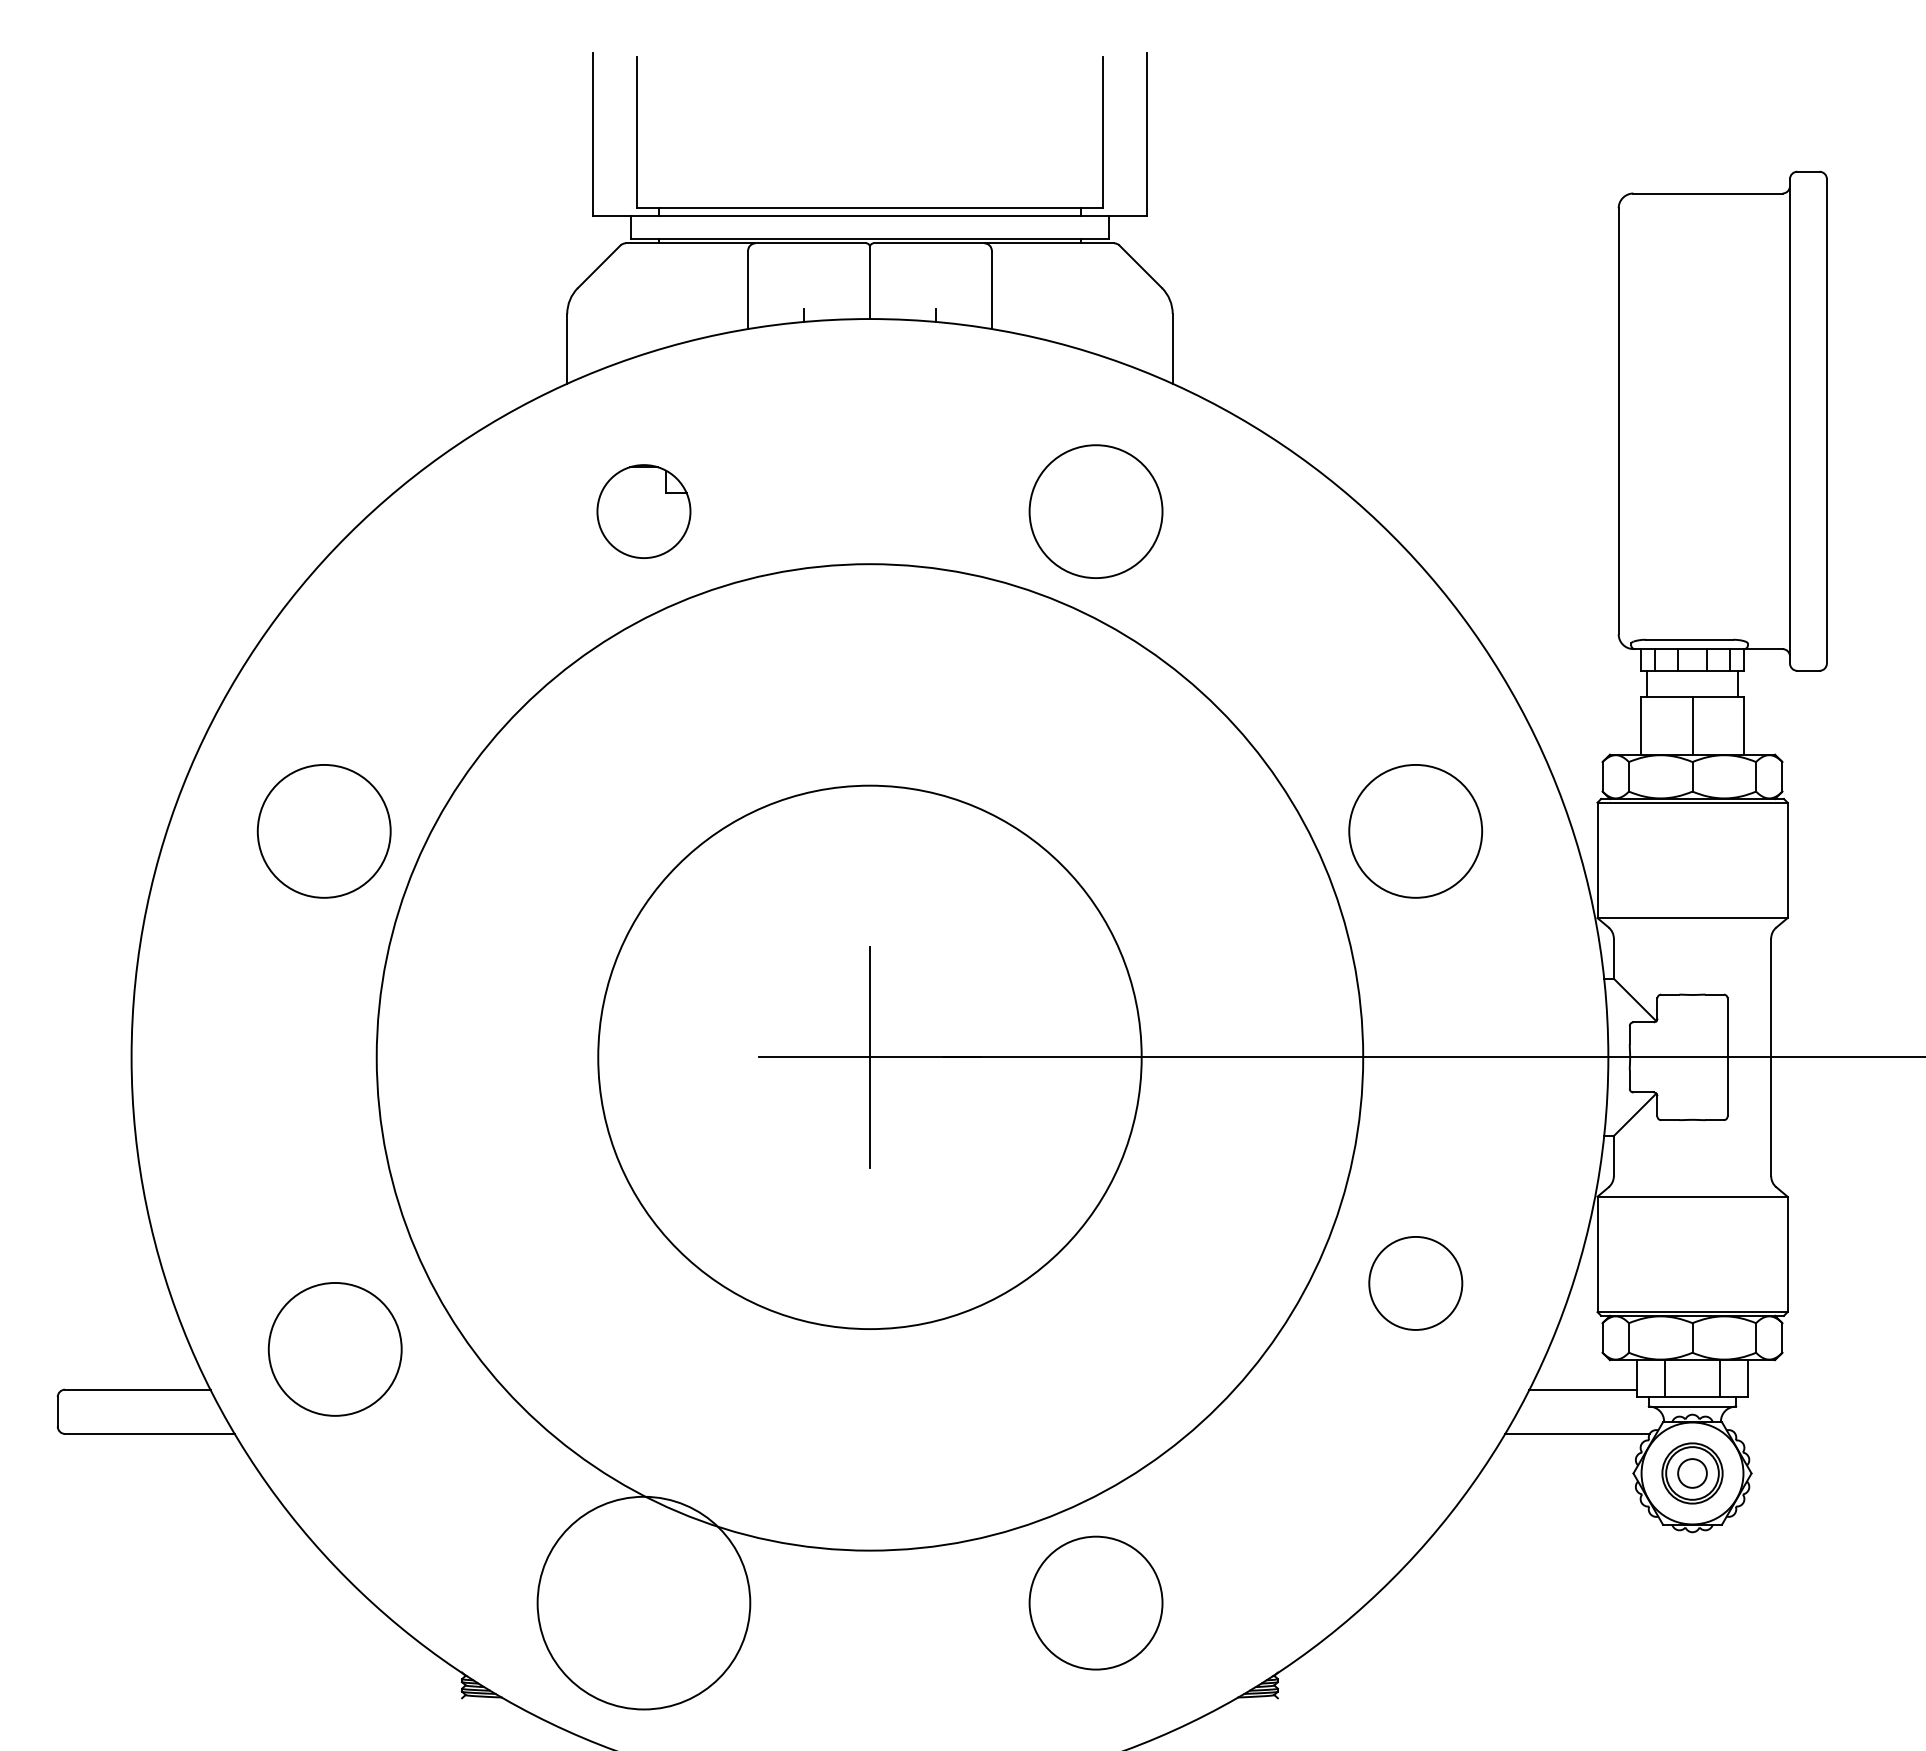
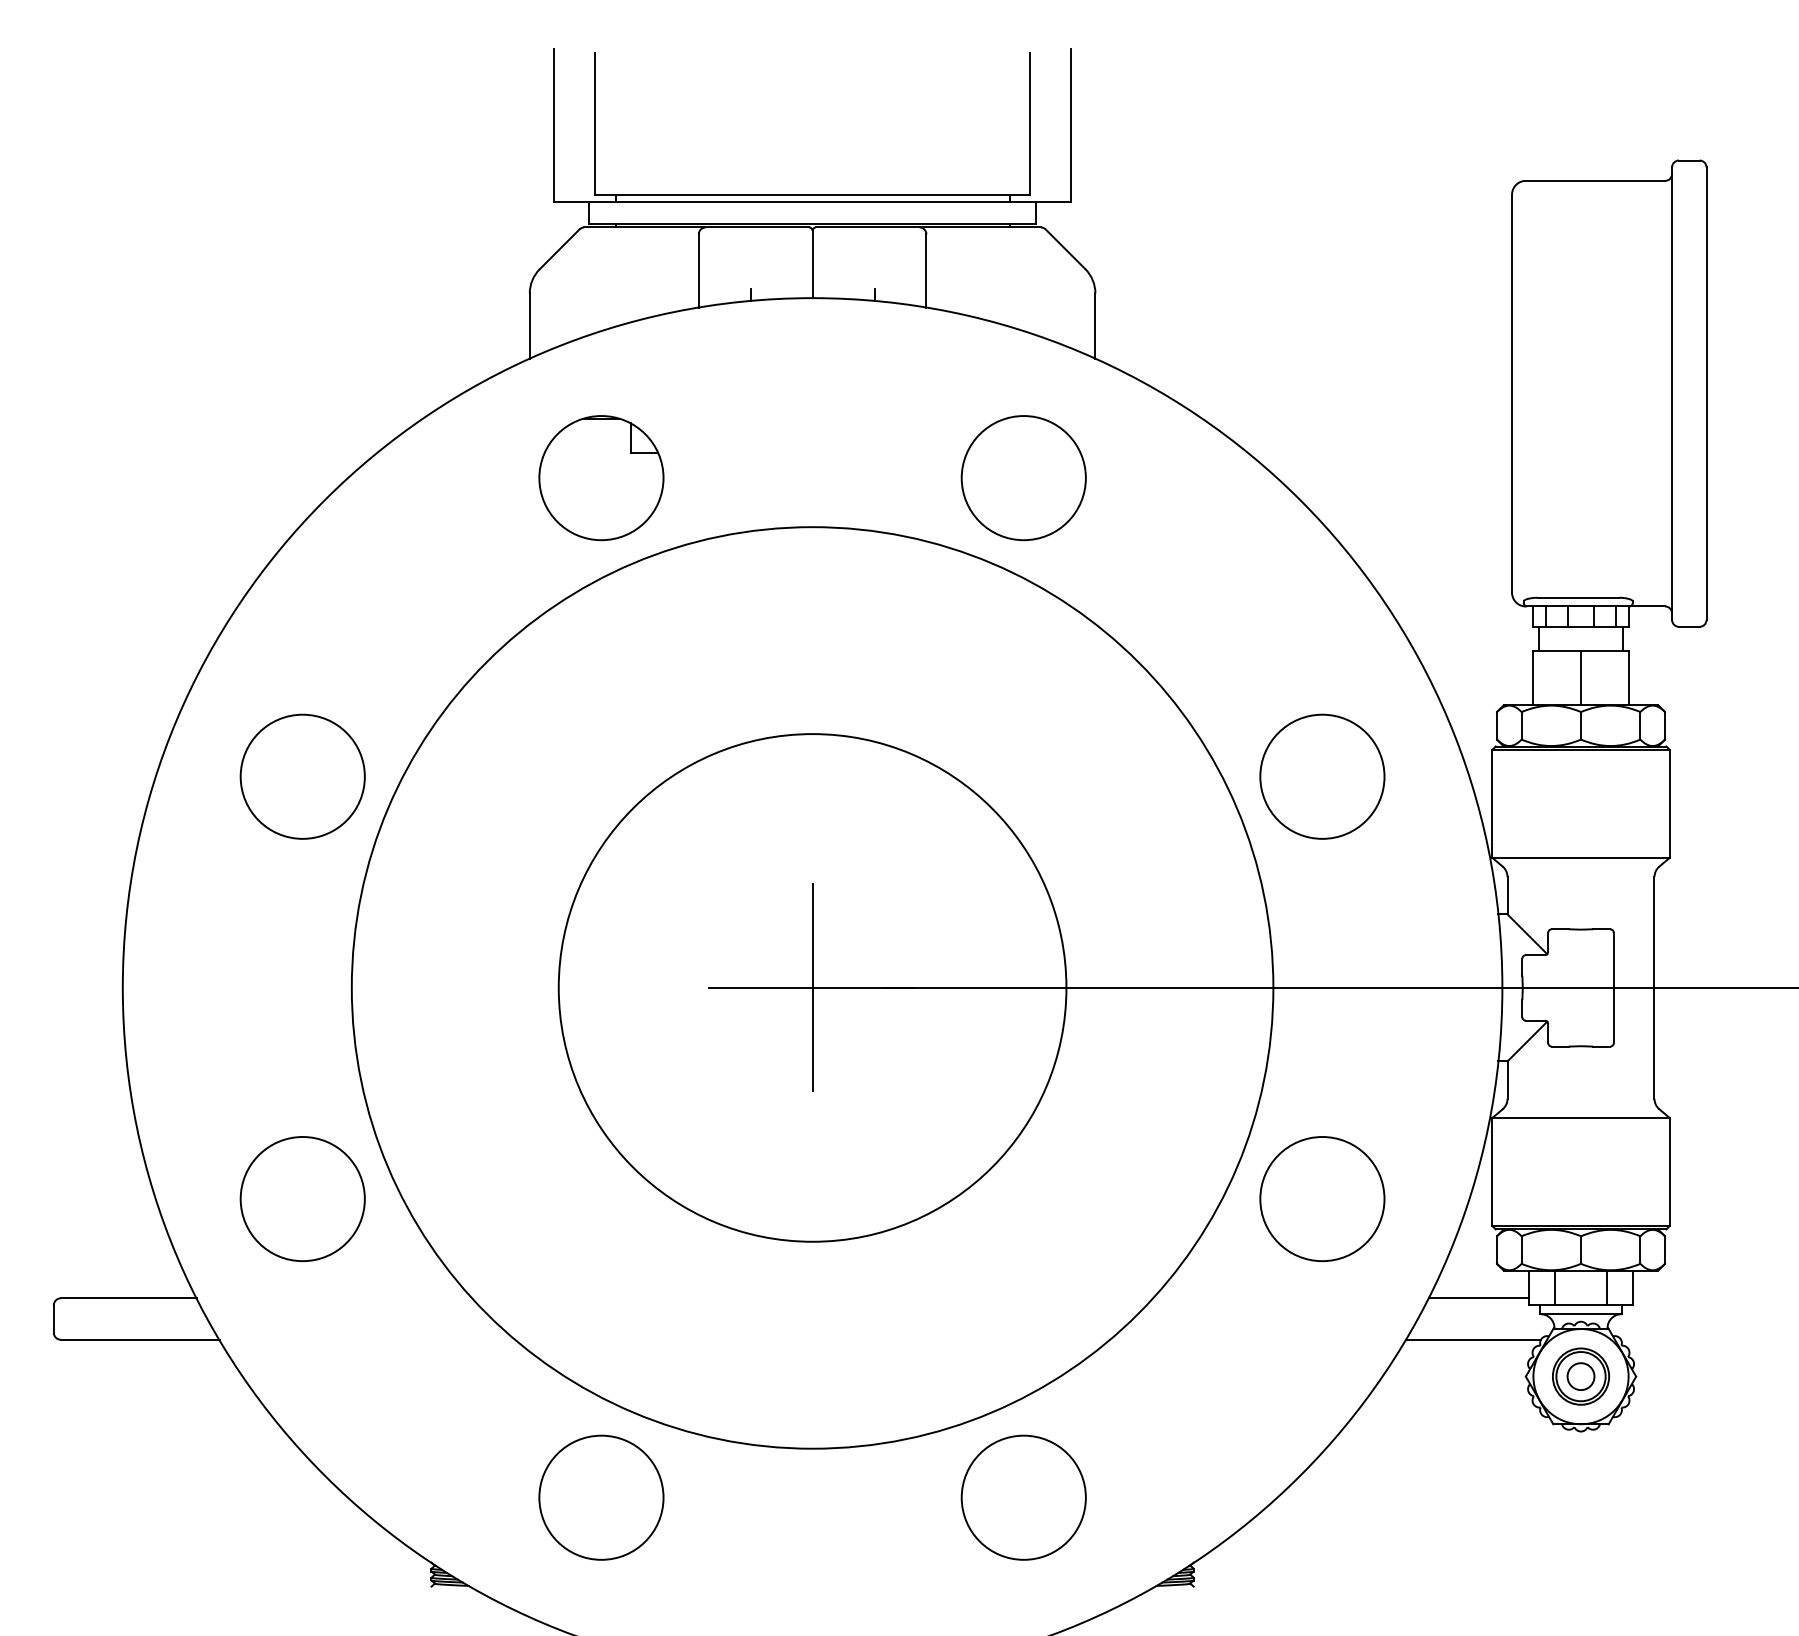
part: (643, 511) -> (601, 477), size x1.43
circle: (1415, 1283) -> (1322, 1199), size x1.43
circle: (334, 1349) -> (302, 1199), moved
circle: (643, 1602) -> (601, 1497), size x0.62

